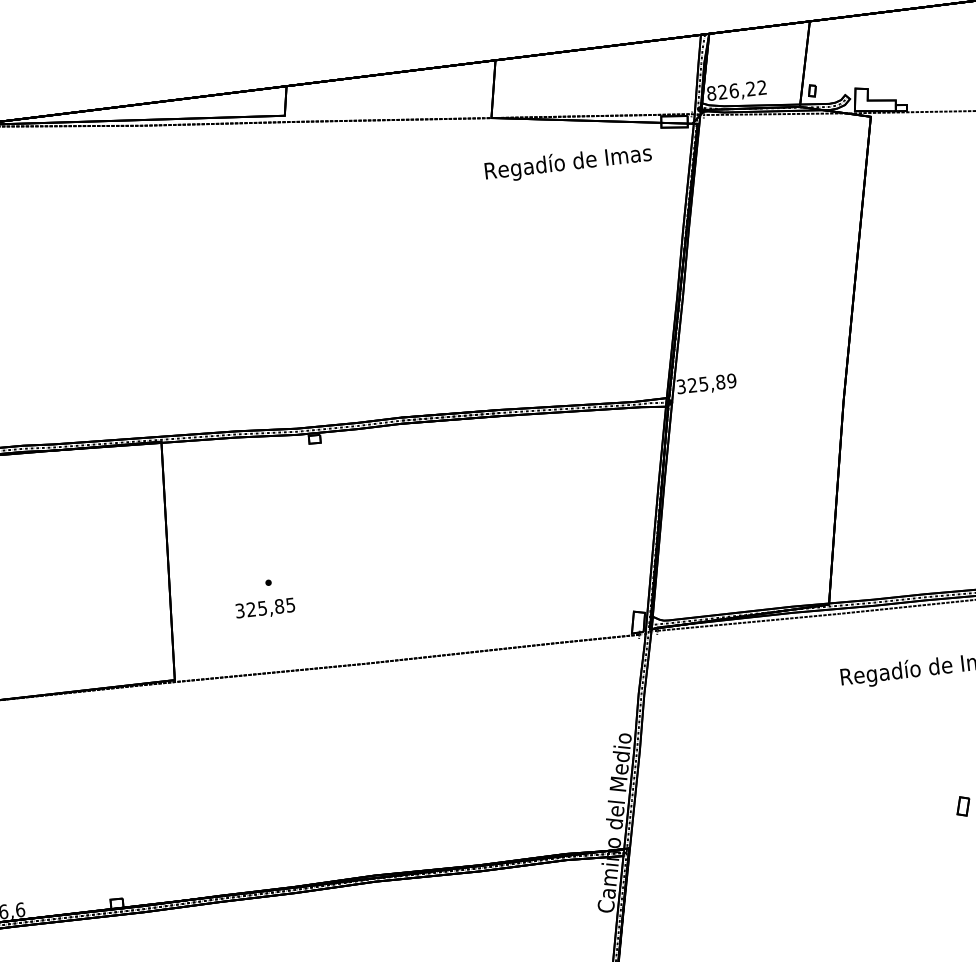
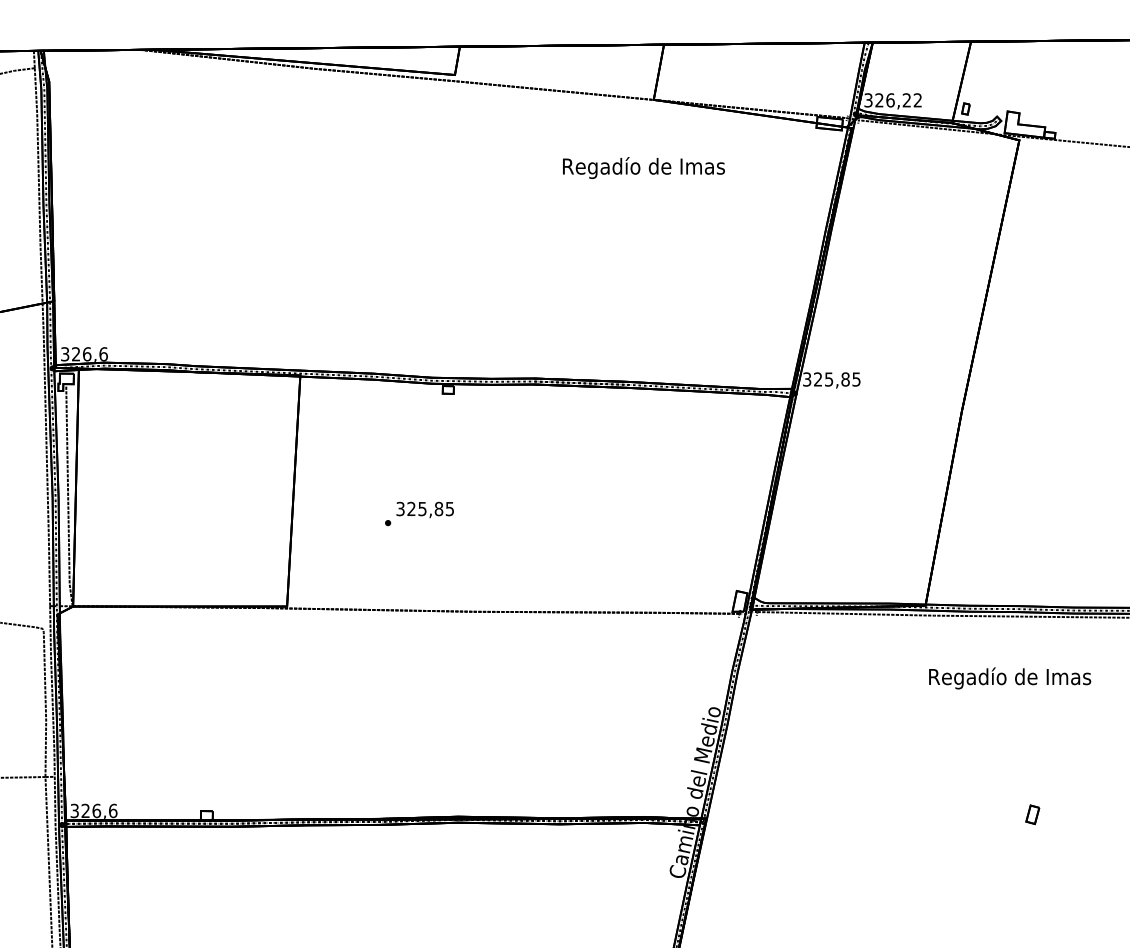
text: (711, 93) -> (868, 100), 826,22 -> 326,22
text: (567, 162) -> (643, 167), moved
text: (731, 380) -> (856, 379), 325,89 -> 325,85
text: (264, 608) -> (424, 509), moved

